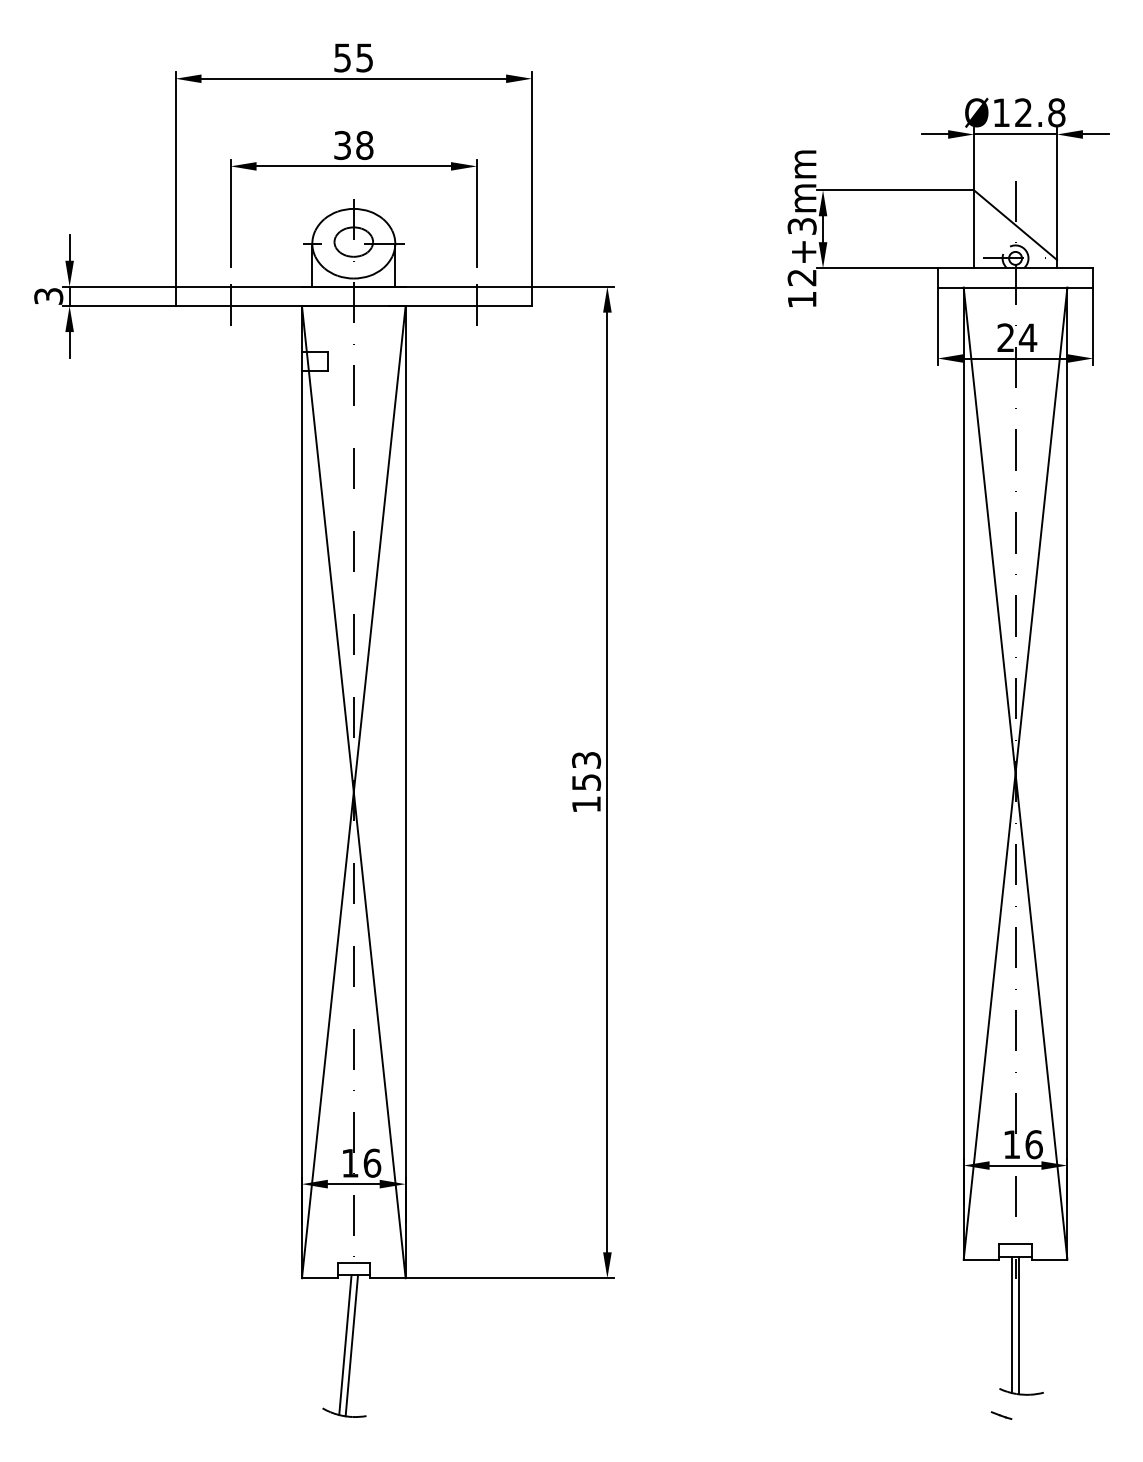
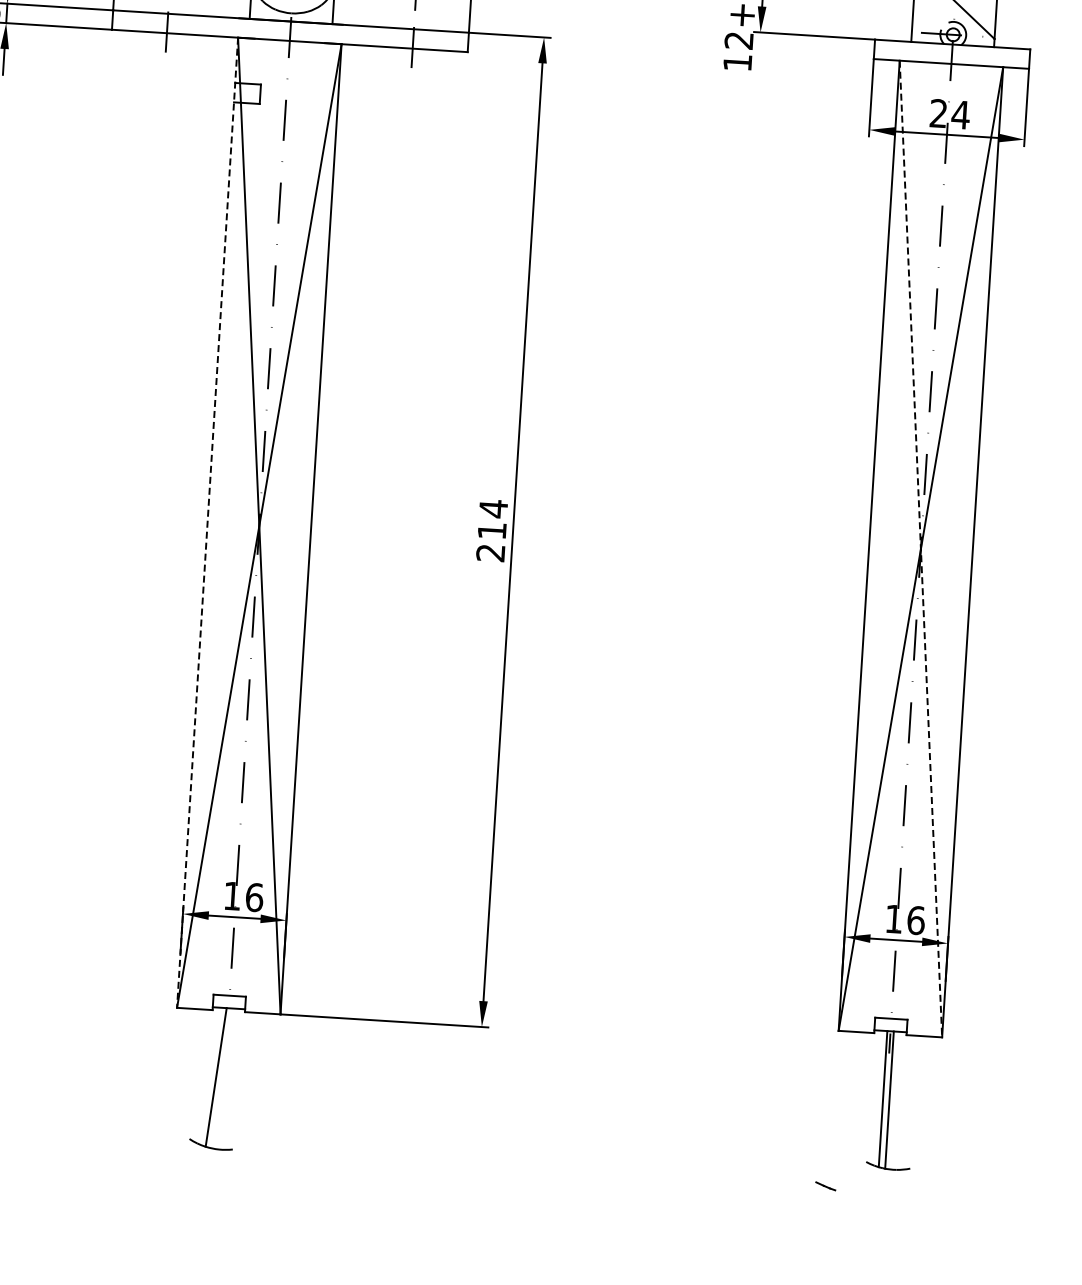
line: (1015, 773) -> (920, 548), solid -> dashed
text: (586, 782) -> (492, 530), 153 -> 214
line: (301, 792) -> (207, 523), solid -> dashed
line: (351, 1345) -> (222, 1078), removed
line: (1001, 1415) -> (825, 1186), moved

